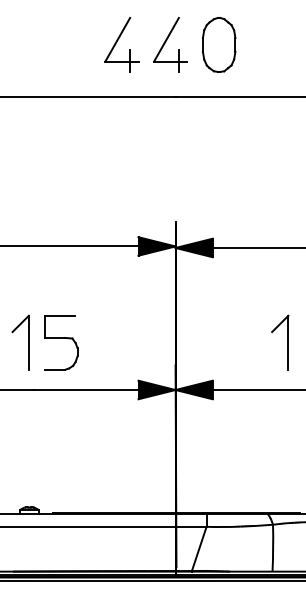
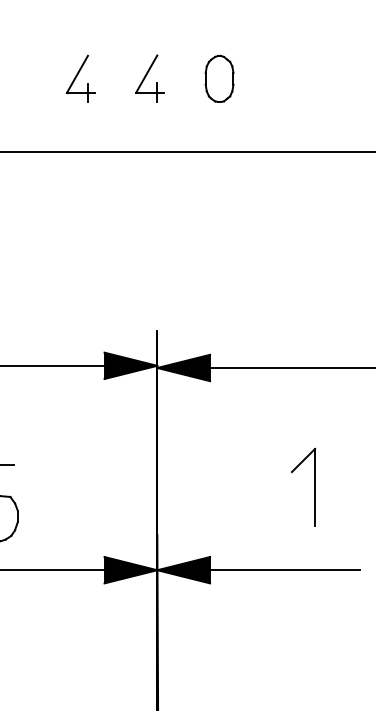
part: (121, 44) -> (80, 78), size x0.6
part: (170, 44) -> (150, 78), size x0.6
part: (219, 44) -> (219, 78), size x0.6
part: (287, 342) -> (313, 486), moved

